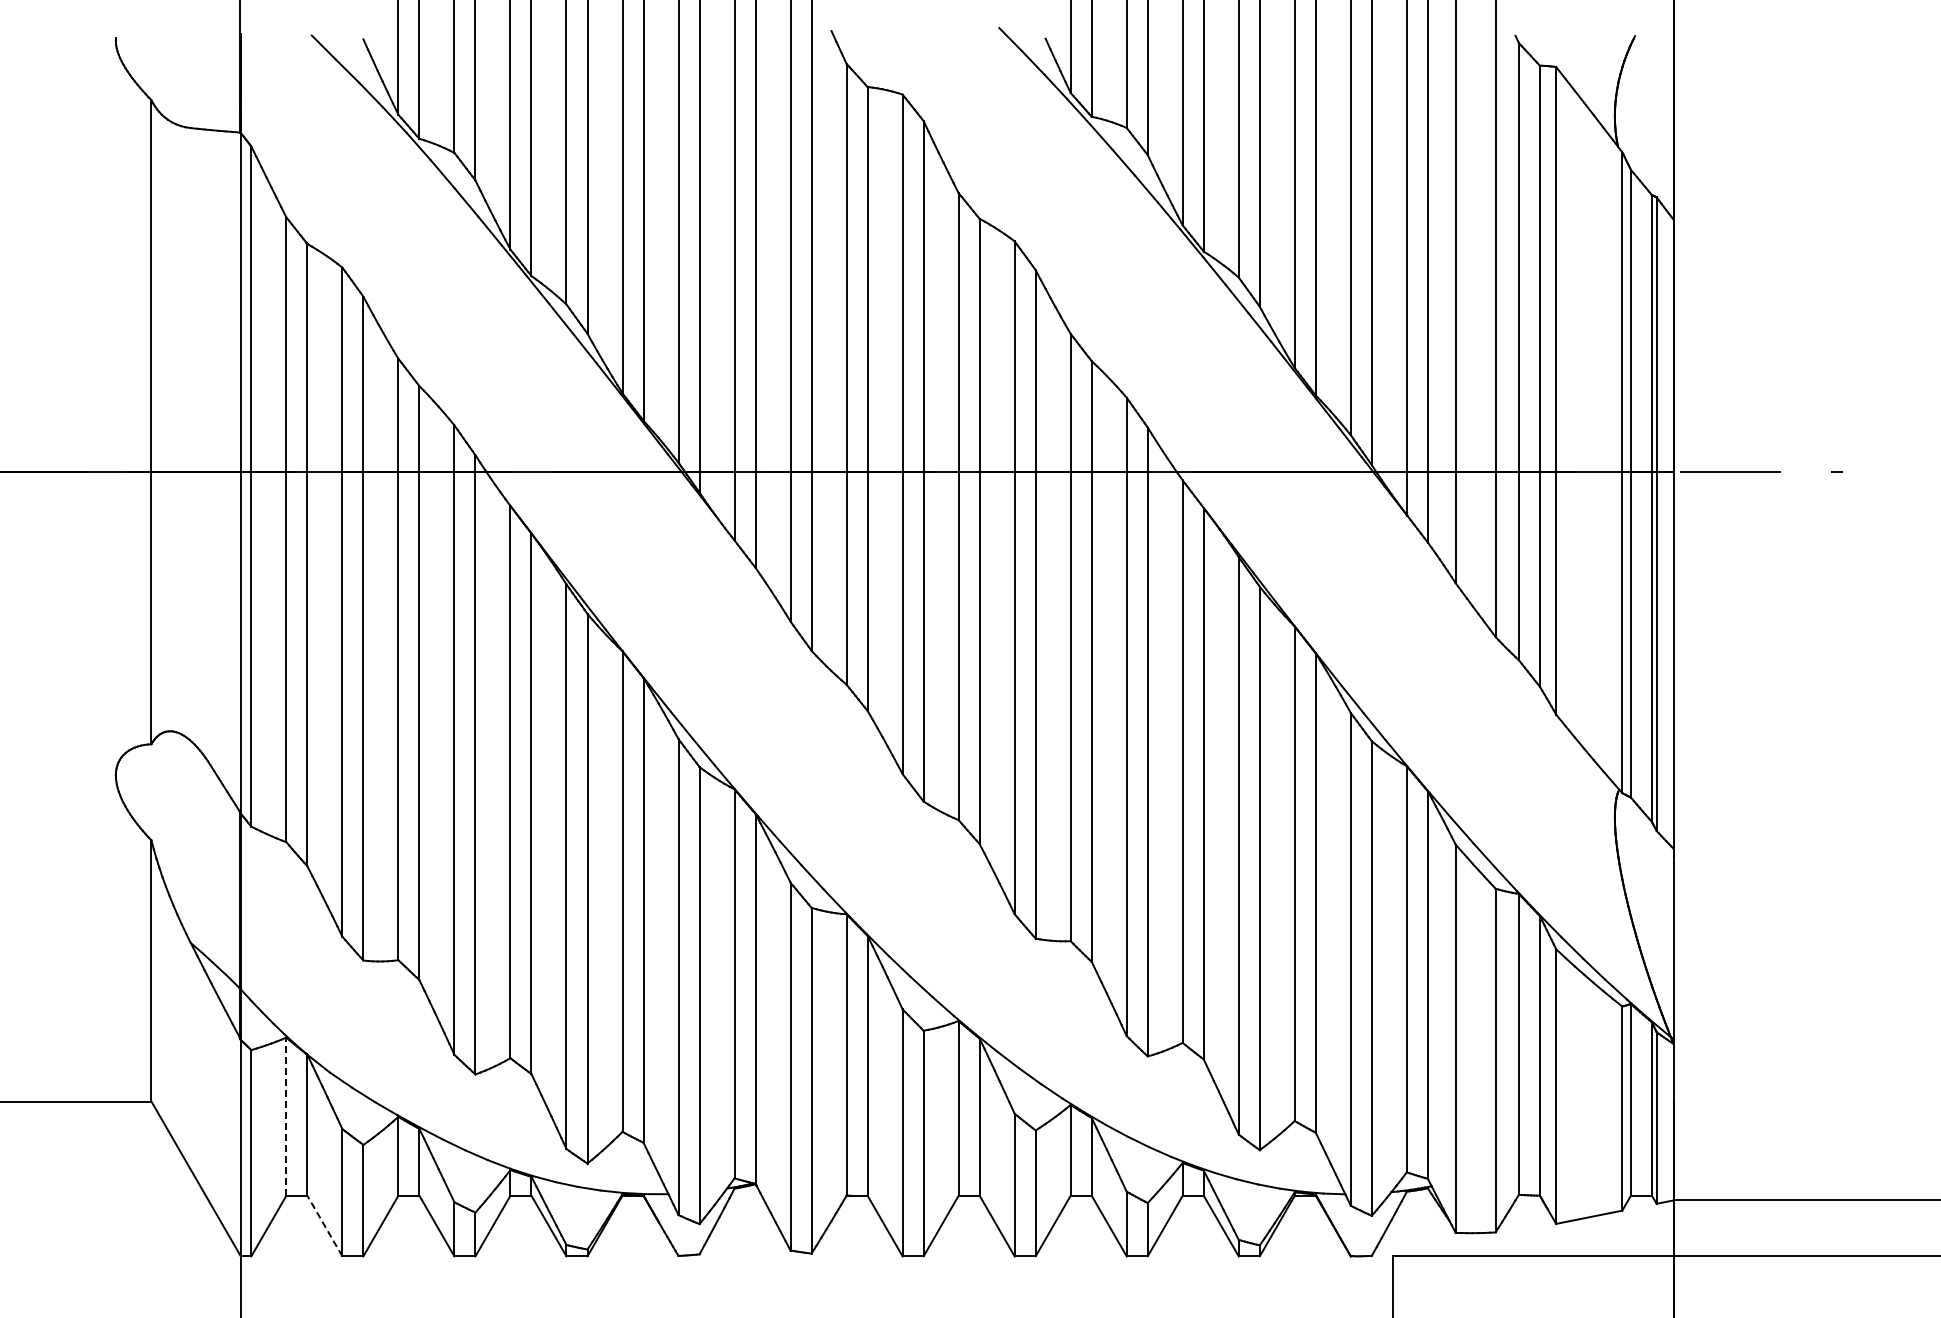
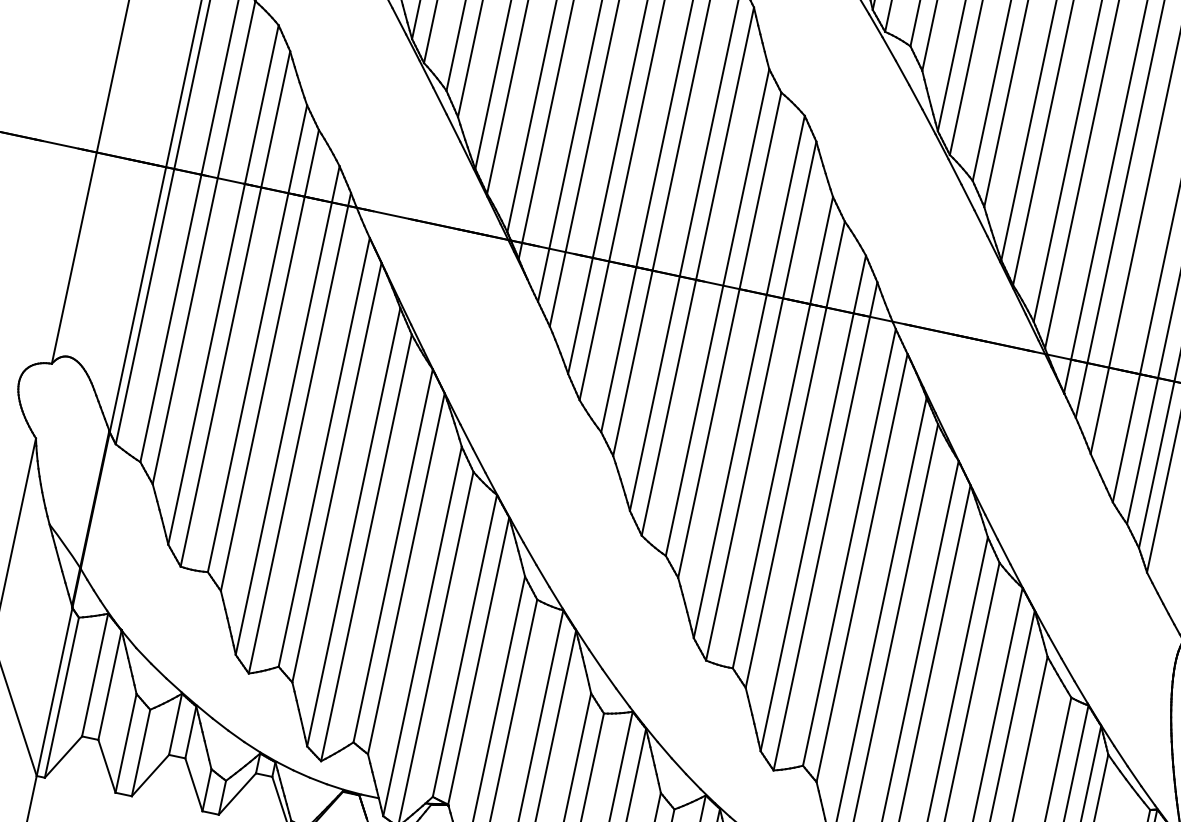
line: (286, 1116) -> (95, 674), dashed -> solid
line: (324, 1225) -> (106, 765), dashed -> solid

